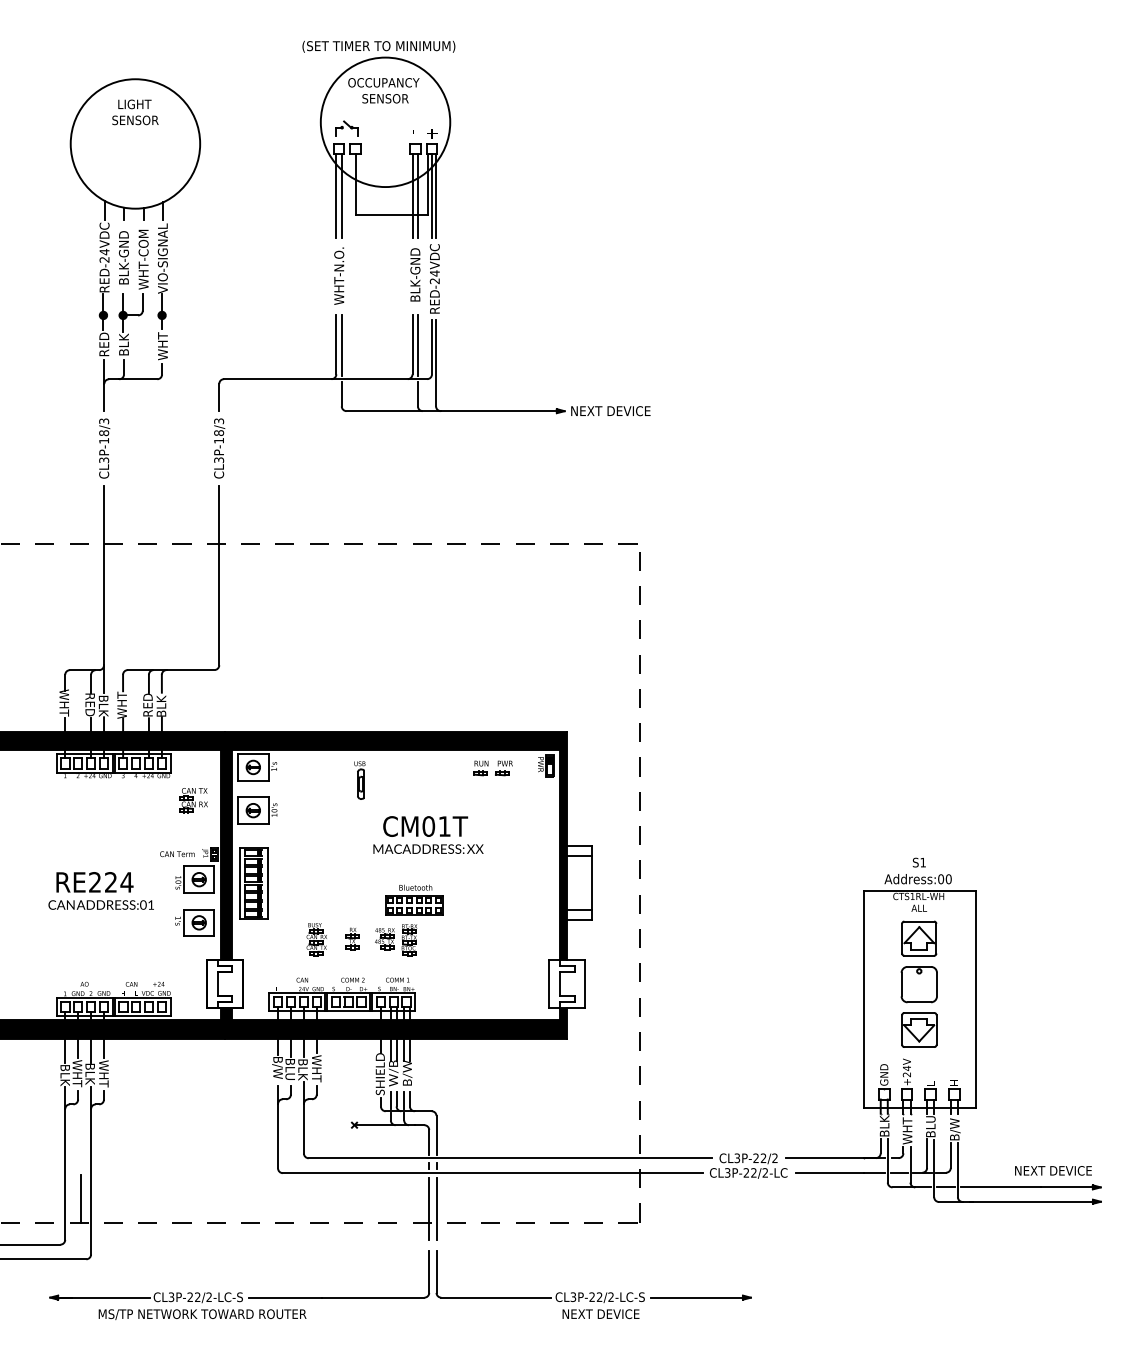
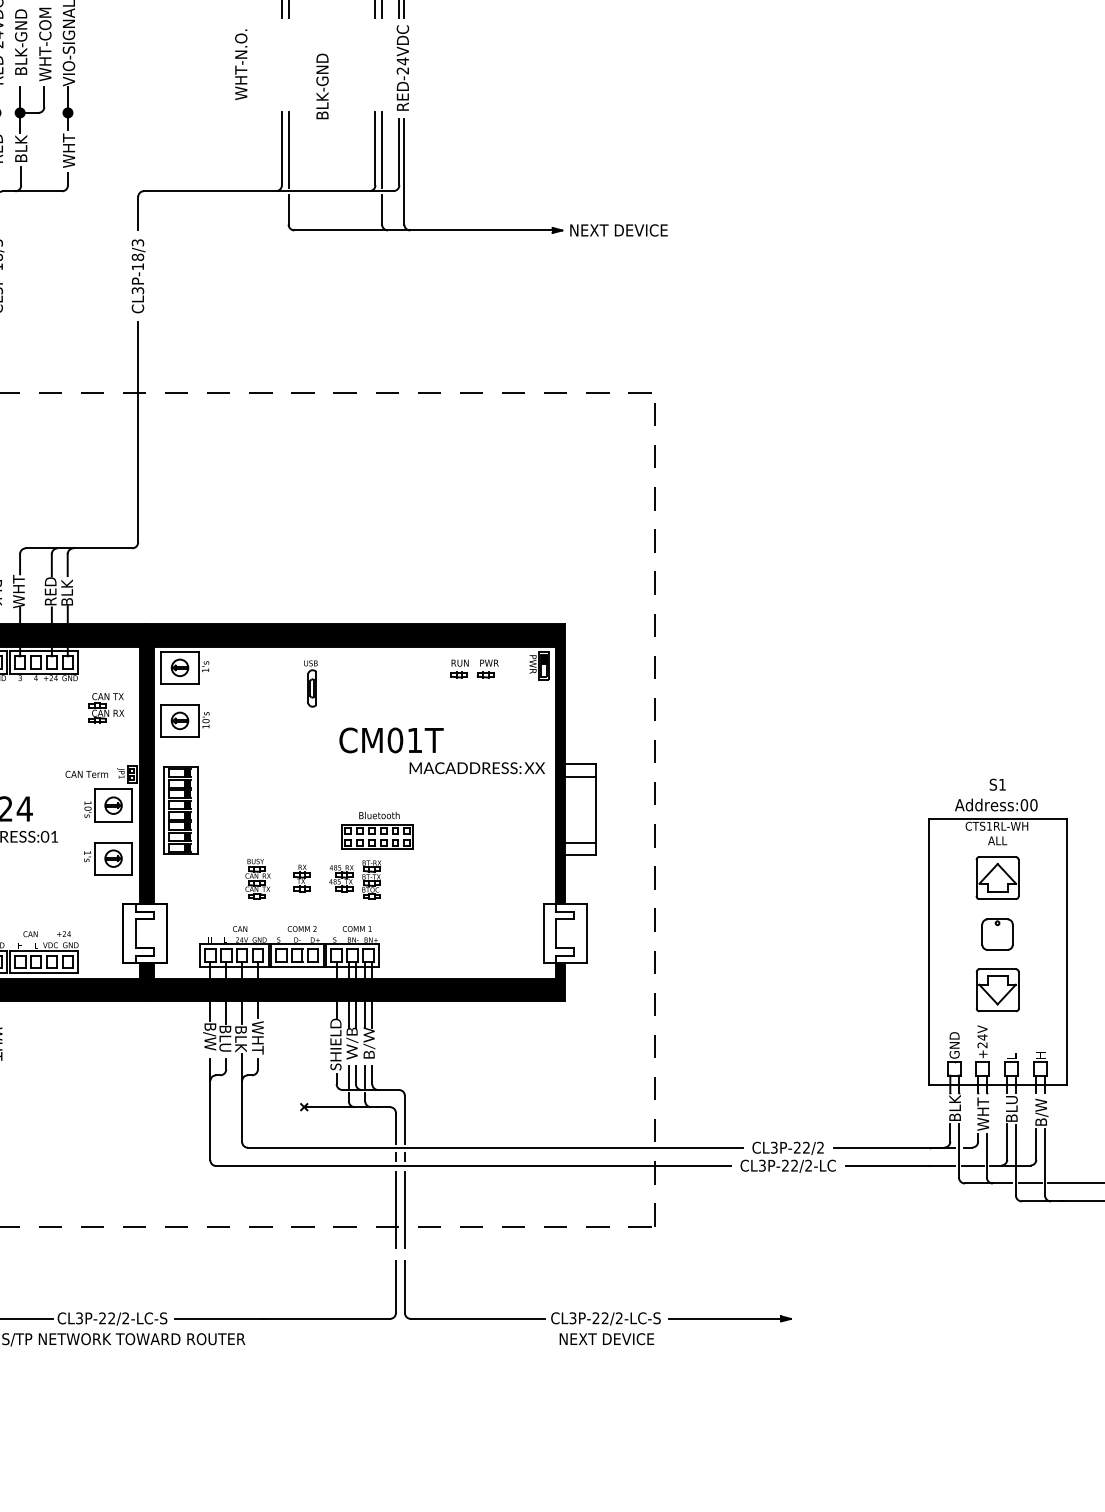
text: (415, 274) -> (322, 85), moved
text: (339, 275) -> (241, 63), moved
text: (428, 848) -> (477, 767), moved
part: (918, 984) -> (996, 934), size x0.7

